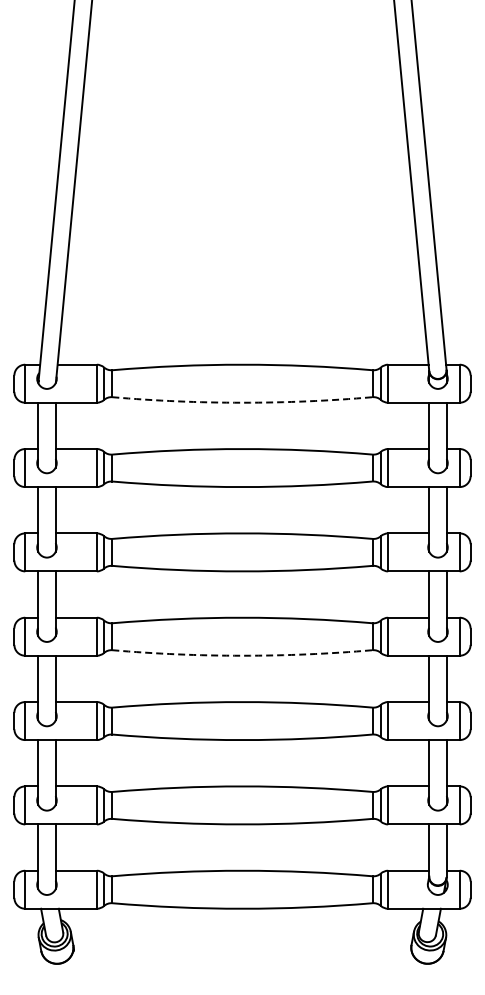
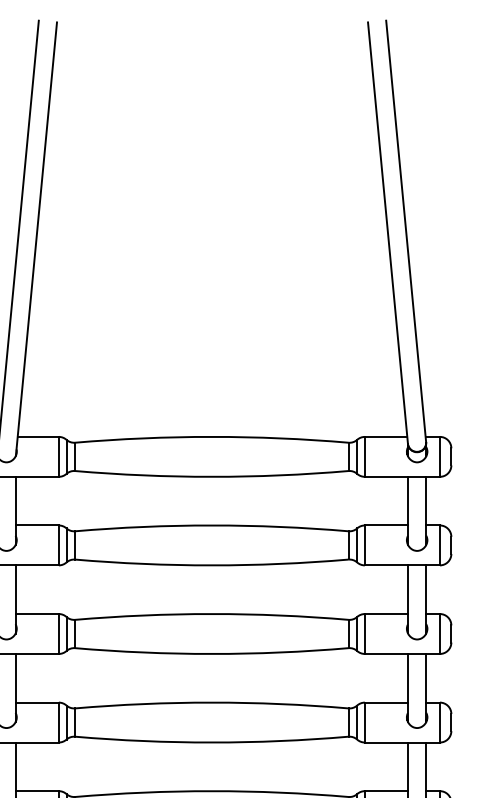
arc: (242, 402) -> (211, 476), dashed -> solid
arc: (242, 655) -> (211, 742), dashed -> solid

